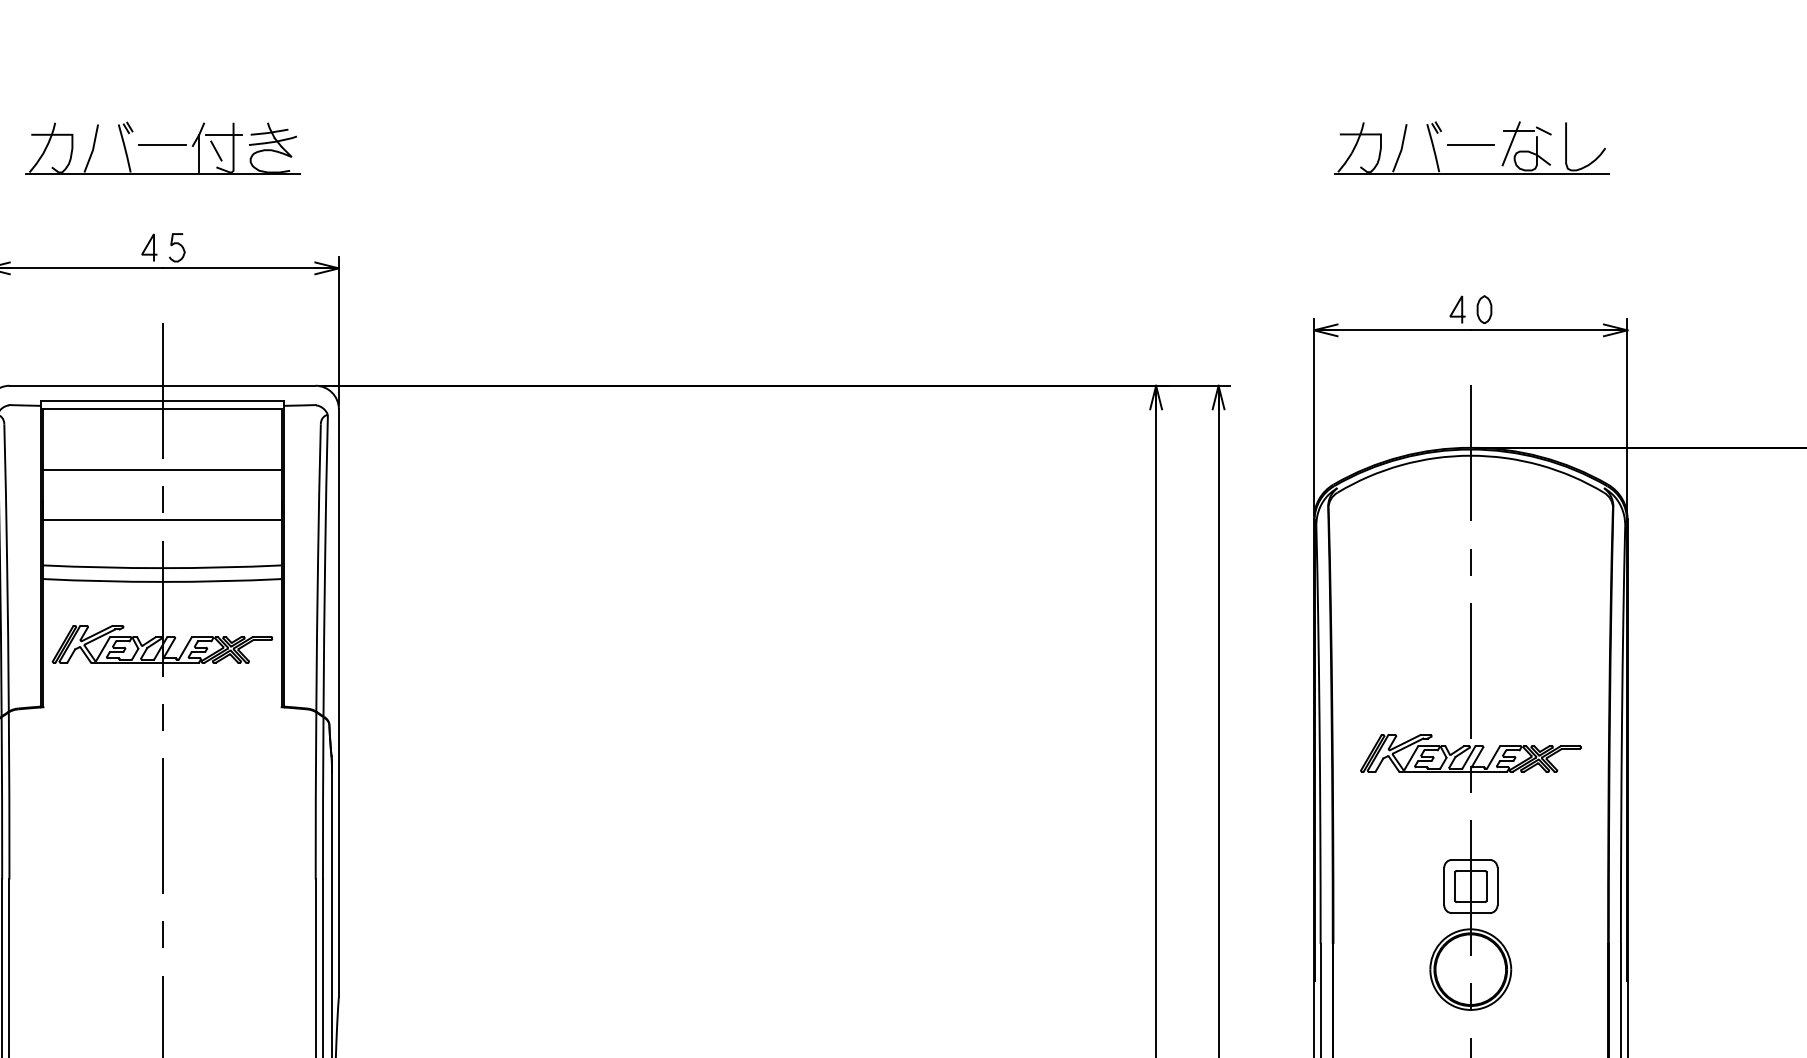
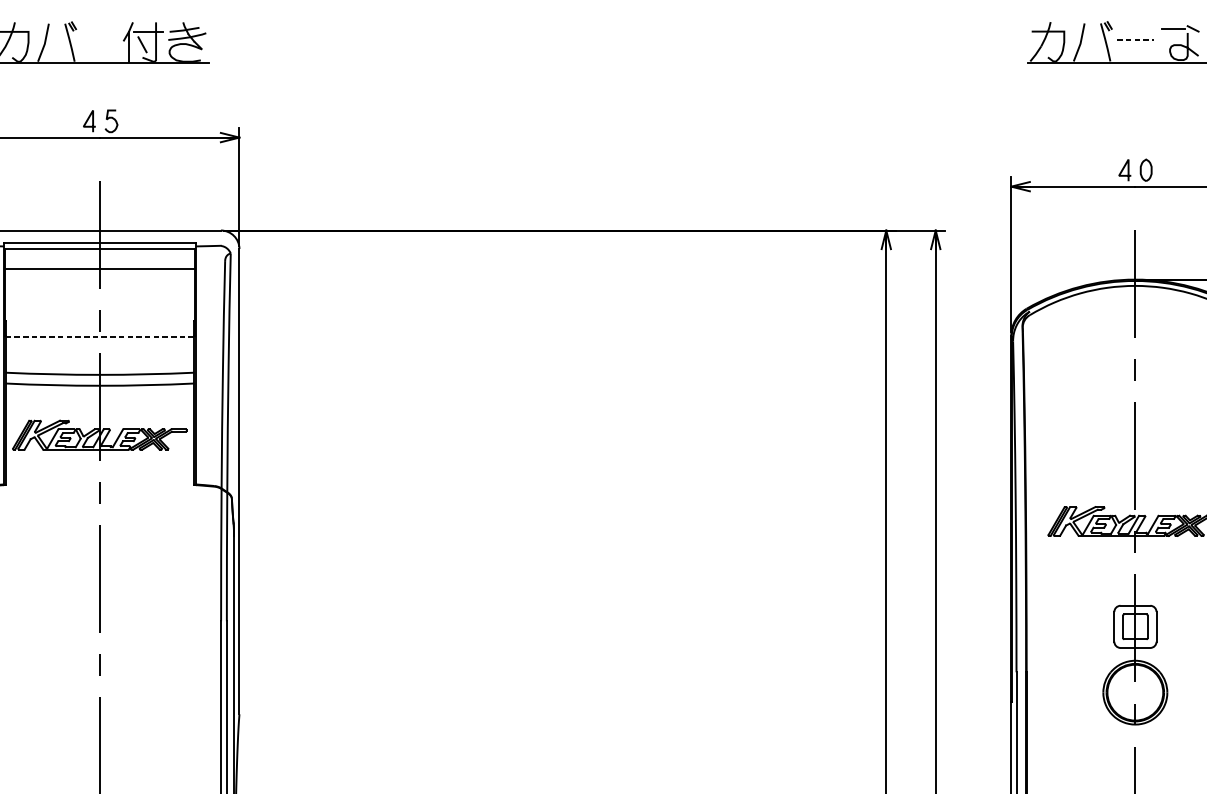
line: (1510, 143) -> (1166, 38), removed
line: (1471, 144) -> (1135, 39), solid -> dashed
line: (162, 145) -> (99, 40), removed
line: (162, 469) -> (99, 269), moved
line: (163, 519) -> (100, 336), solid -> dashed

